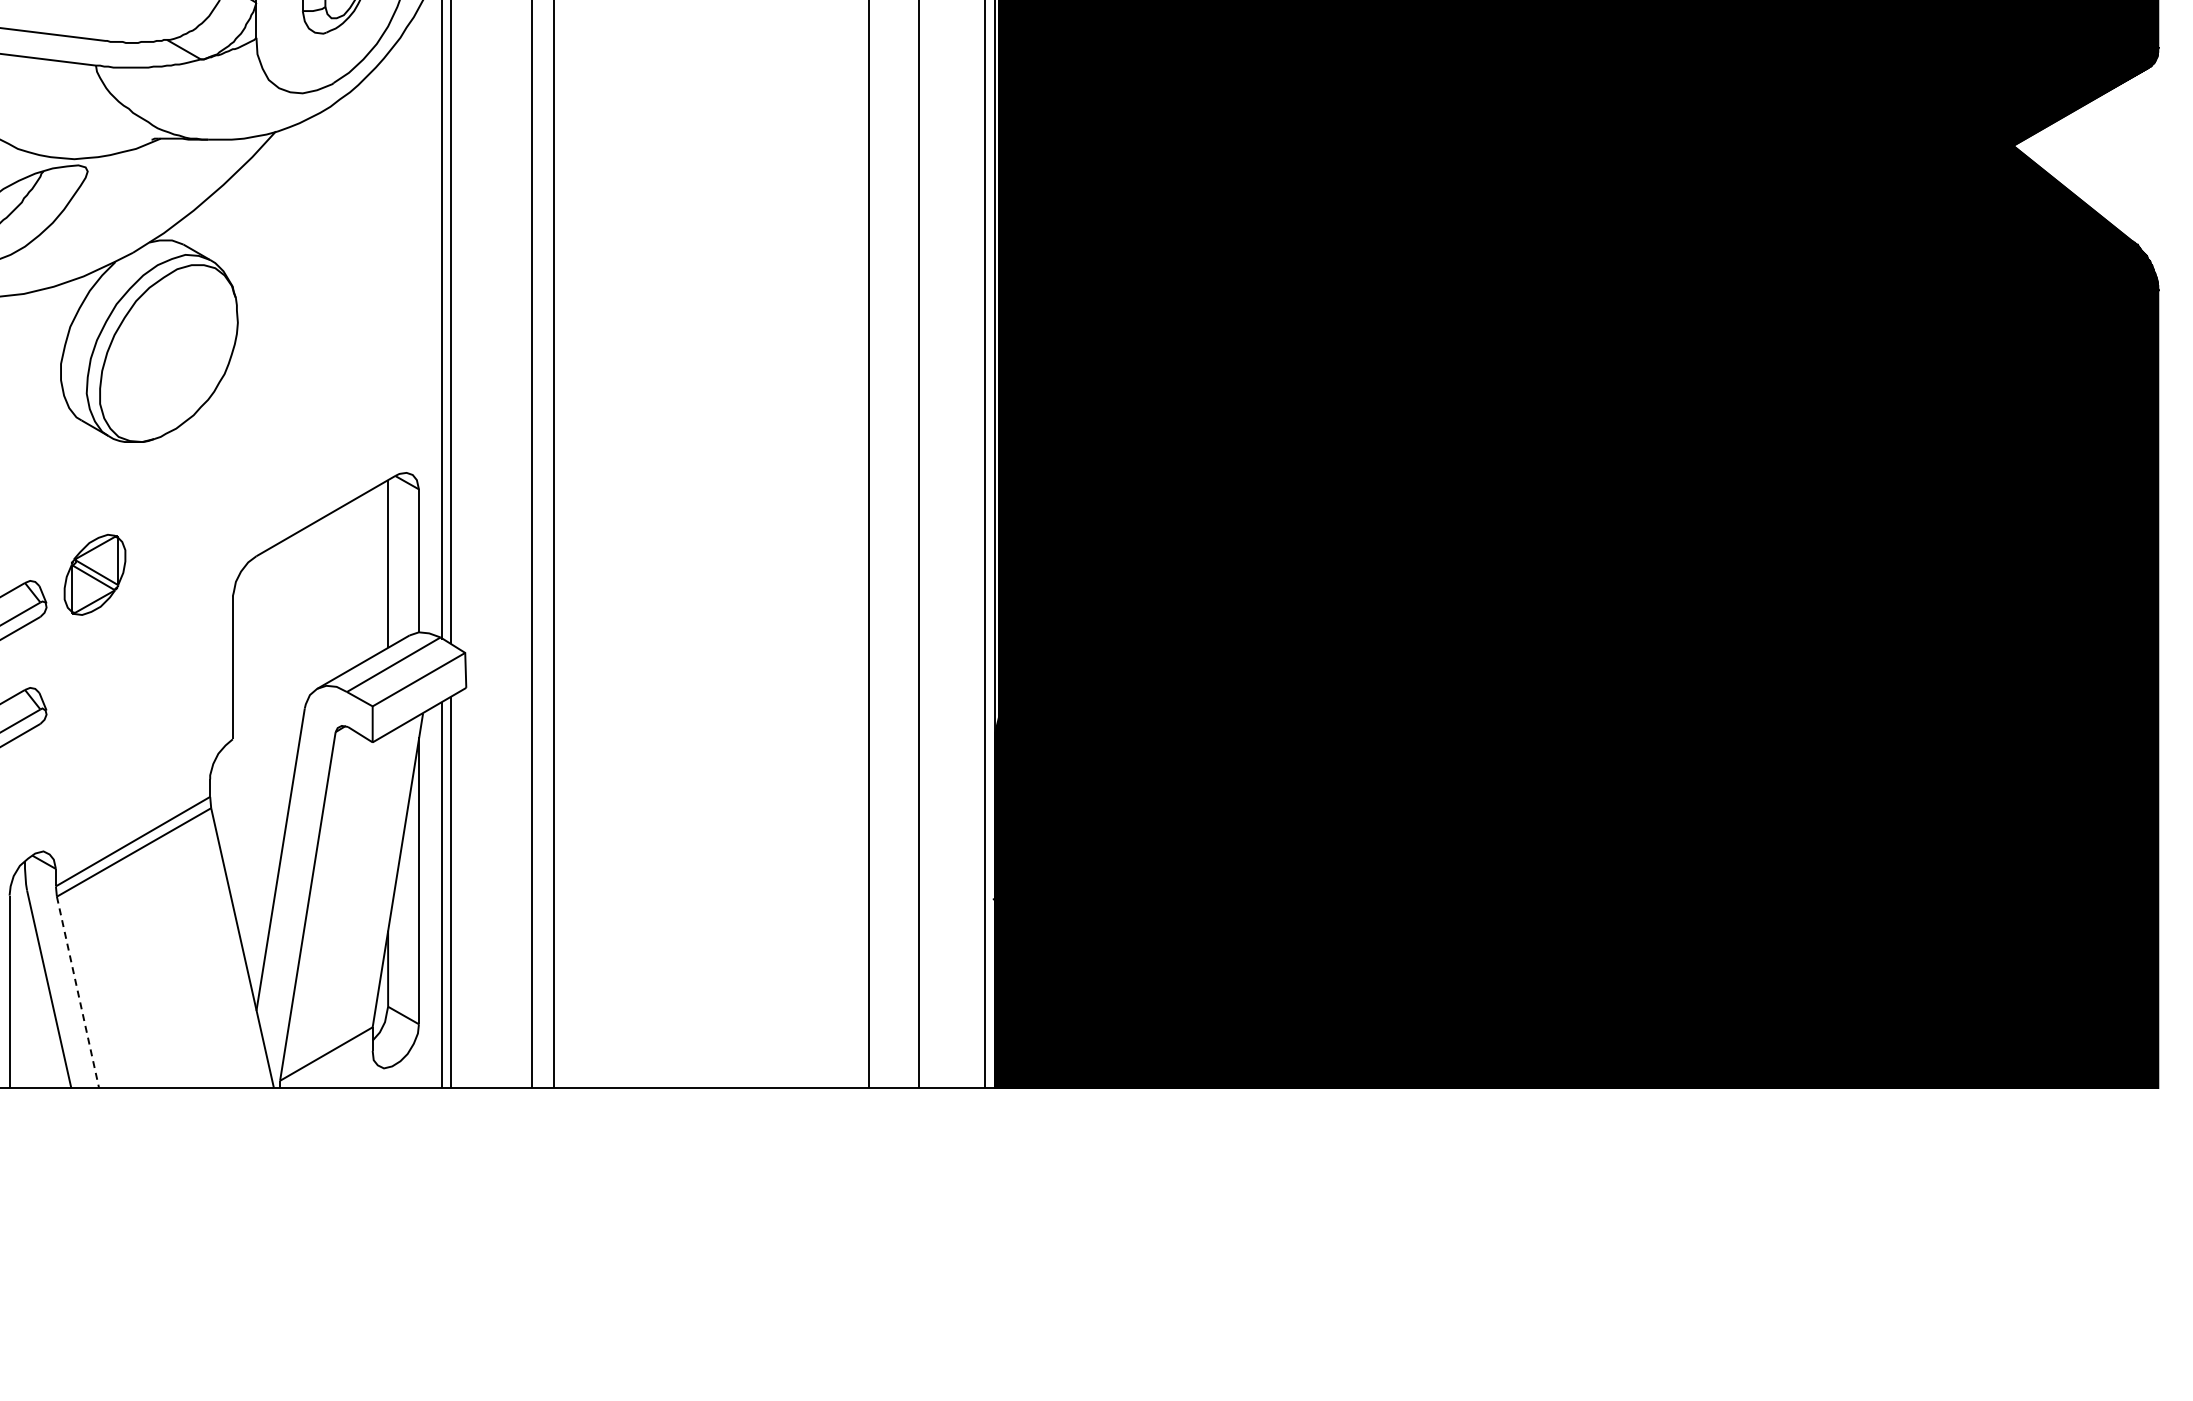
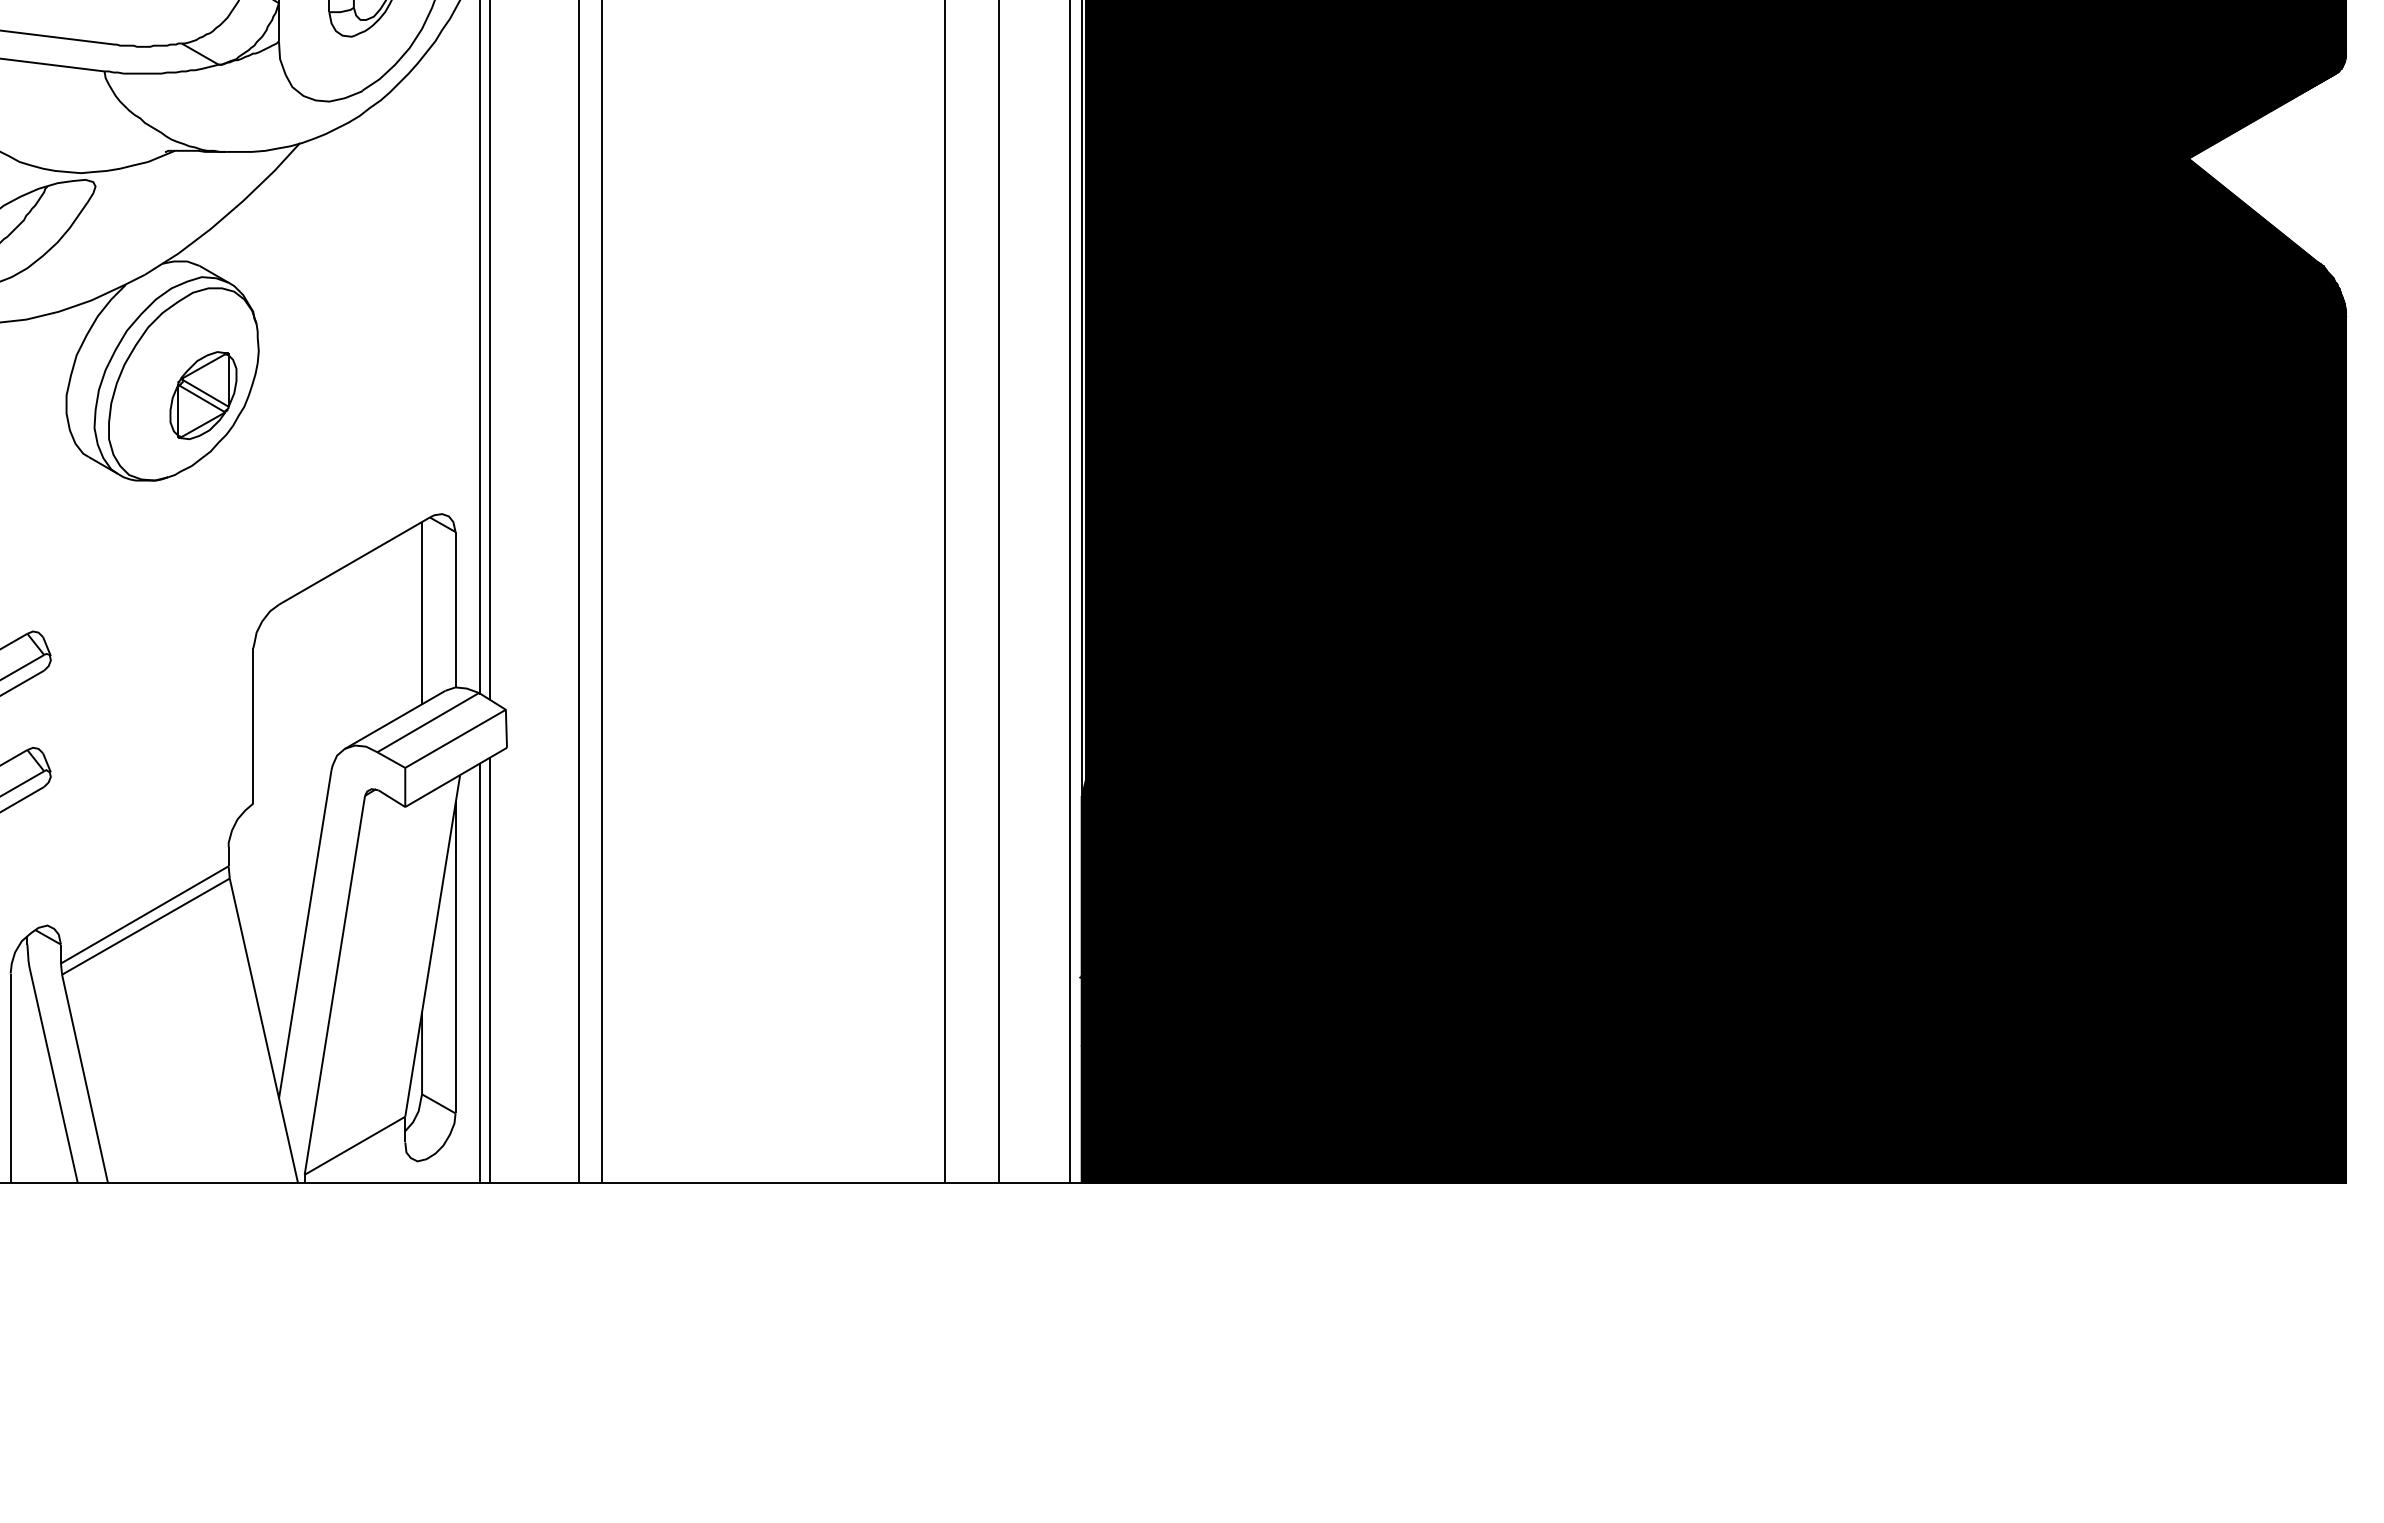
part: (94, 574) -> (202, 395), moved
line: (78, 992) -> (85, 1078), dashed -> solid

